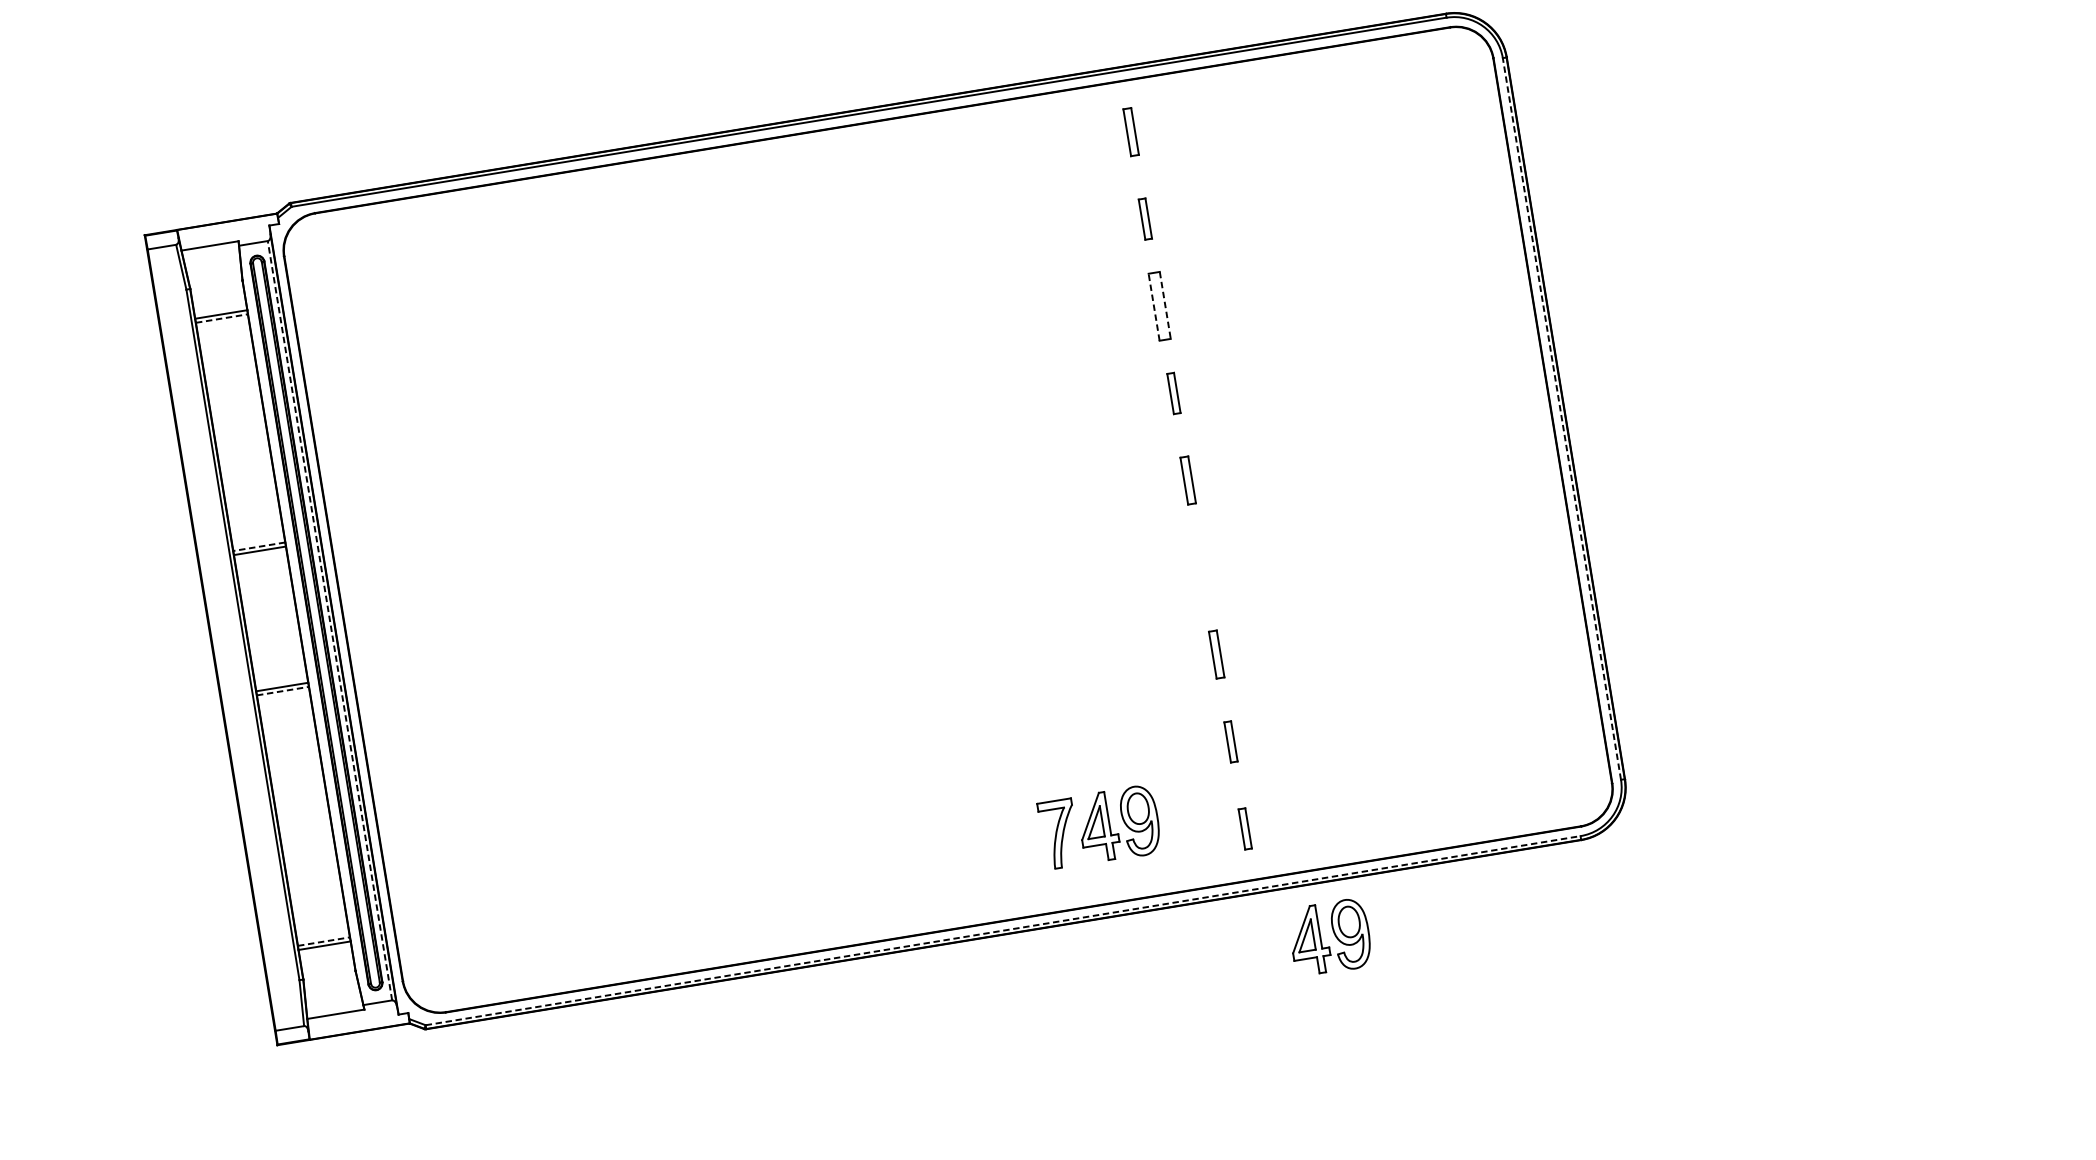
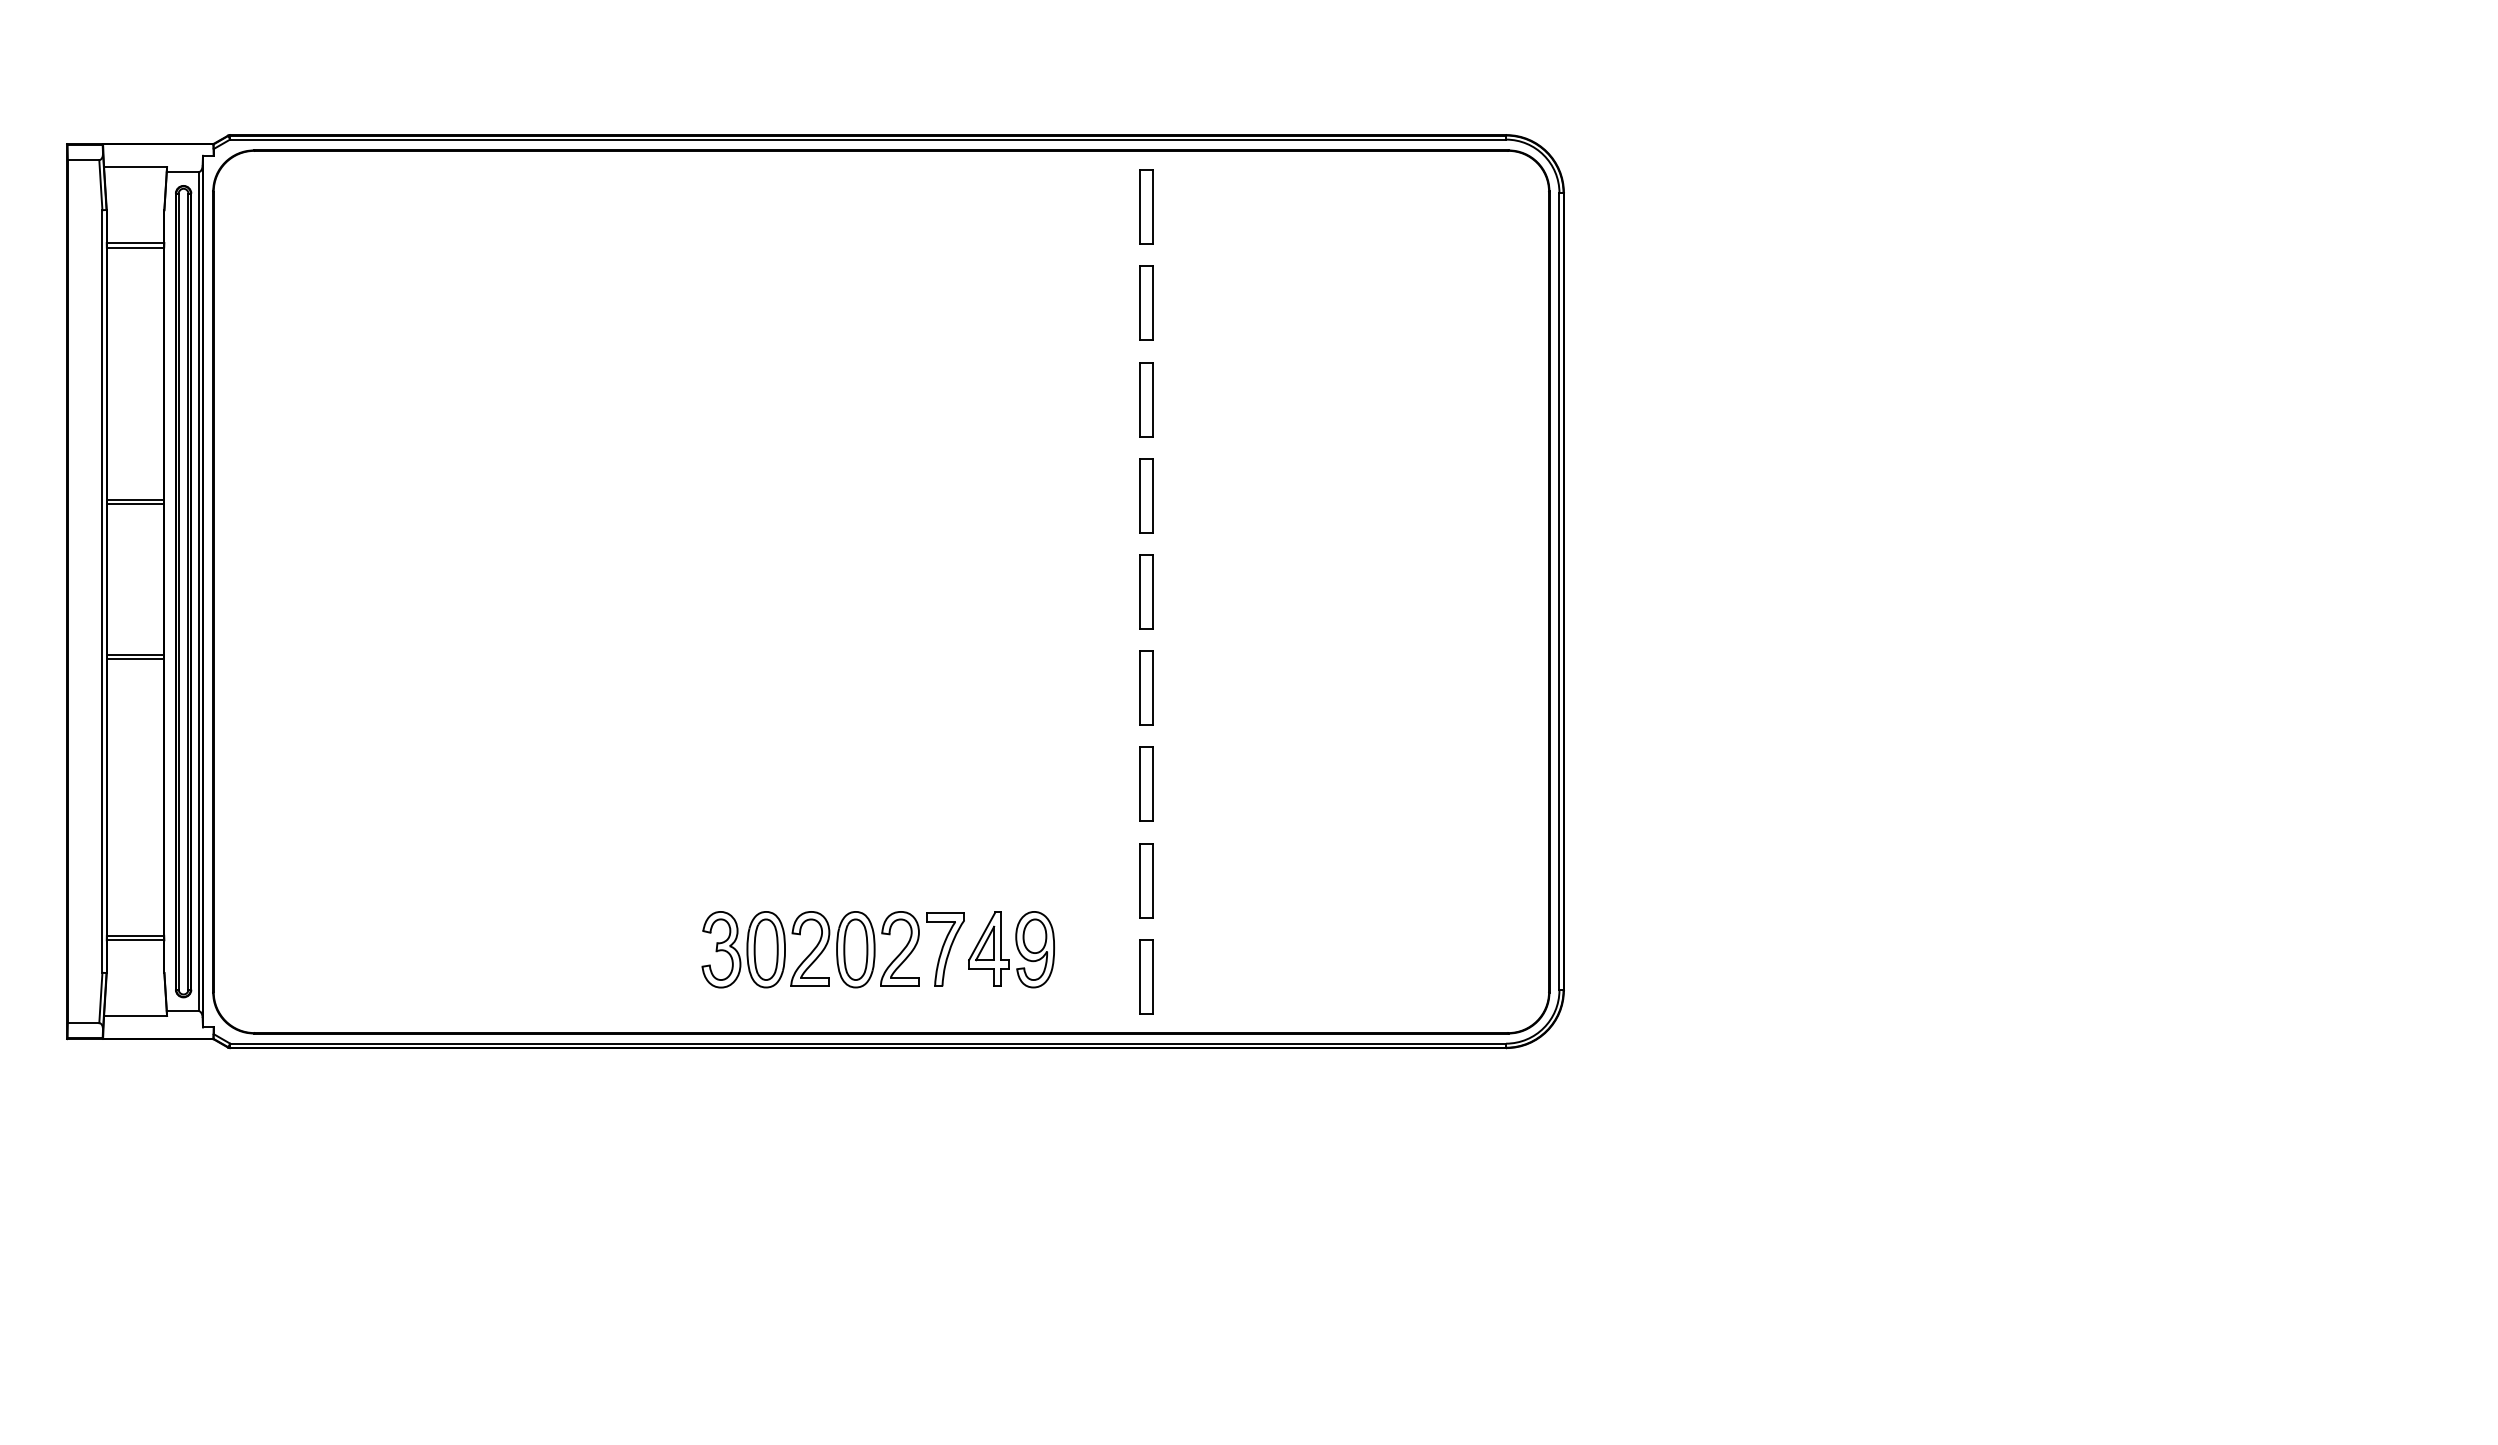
part: (1131, 131) -> (1146, 206), size x1.43
part: (1145, 218) -> (1146, 302), size x1.67
line: (1165, 306) -> (1152, 400), dashed -> solid
line: (1154, 307) -> (1140, 399), dashed -> solid
line: (221, 318) -> (135, 247), dashed -> solid
part: (1173, 393) -> (1146, 495), size x1.67
line: (1561, 418) -> (1559, 591), dashed -> solid
part: (1188, 480) -> (1146, 591), size x1.43
line: (259, 546) -> (135, 499), dashed -> solid
part: (1202, 567) -> (1146, 687), added
line: (329, 620) -> (198, 591), dashed -> solid
part: (1216, 653) -> (1146, 783), size x1.43
line: (282, 691) -> (135, 659), dashed -> solid
part: (1230, 741) -> (1146, 880), size x1.67
part: (1245, 828) -> (1146, 976), size x1.67
part: (937, 853) -> (810, 949), added
line: (1003, 930) -> (868, 1043), dashed -> solid
part: (1329, 937) -> (1218, 1108), removed
line: (323, 941) -> (135, 935), dashed -> solid

